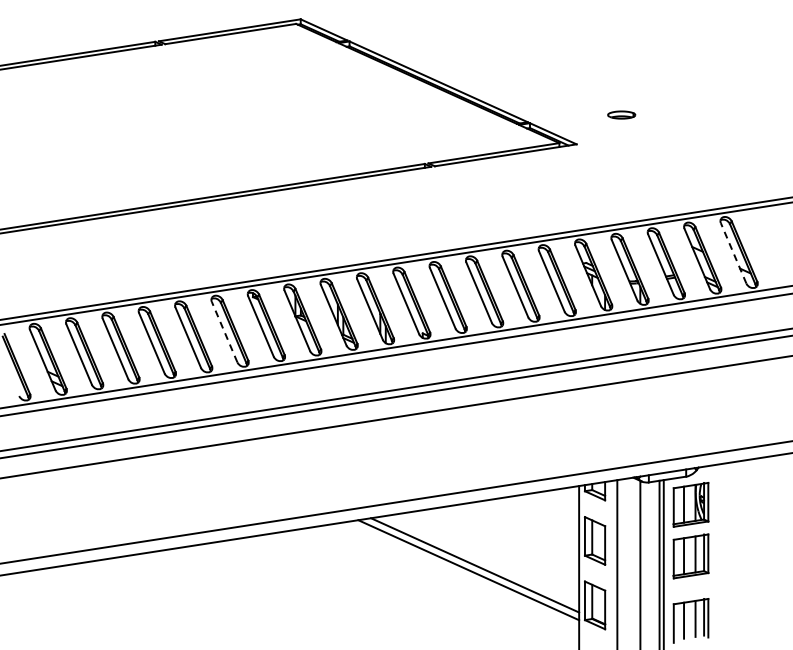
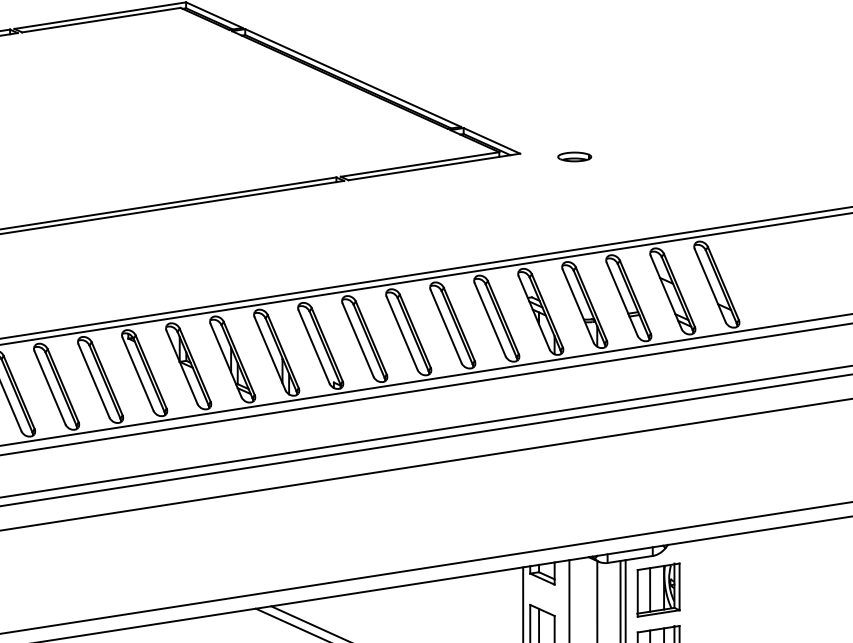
part: (621, 114) -> (574, 156), moved
line: (733, 253) -> (710, 285), dashed -> solid
line: (224, 332) -> (93, 381), dashed -> solid

